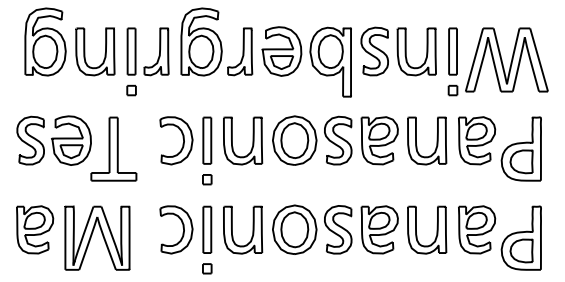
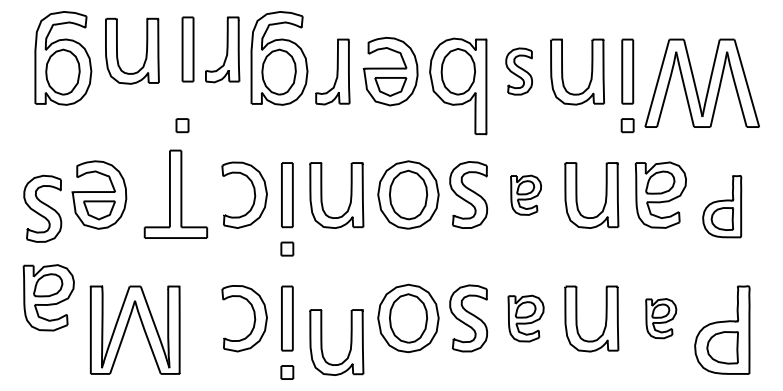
part: (136, 51) -> (194, 49), moved
part: (374, 51) -> (518, 71), size x0.7
part: (104, 53) -> (144, 53), moved
part: (30, 140) -> (42, 208), moved
part: (379, 140) -> (525, 194), size x0.6
part: (113, 148) -> (175, 193), moved
part: (520, 148) -> (721, 205), size x0.7
part: (35, 229) -> (49, 297), moved
part: (252, 229) -> (349, 341), moved
part: (379, 229) -> (525, 318), size x0.7
part: (477, 229) -> (661, 318), size x0.6

